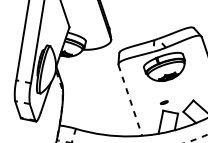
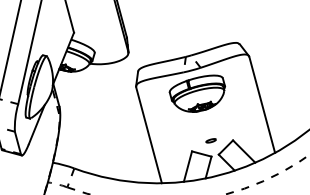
line: (130, 100) -> (149, 135), dashed -> solid
part: (163, 102) -> (210, 140), moved

